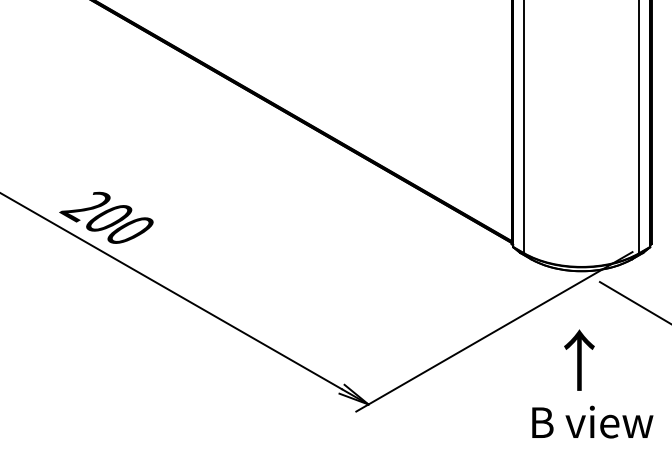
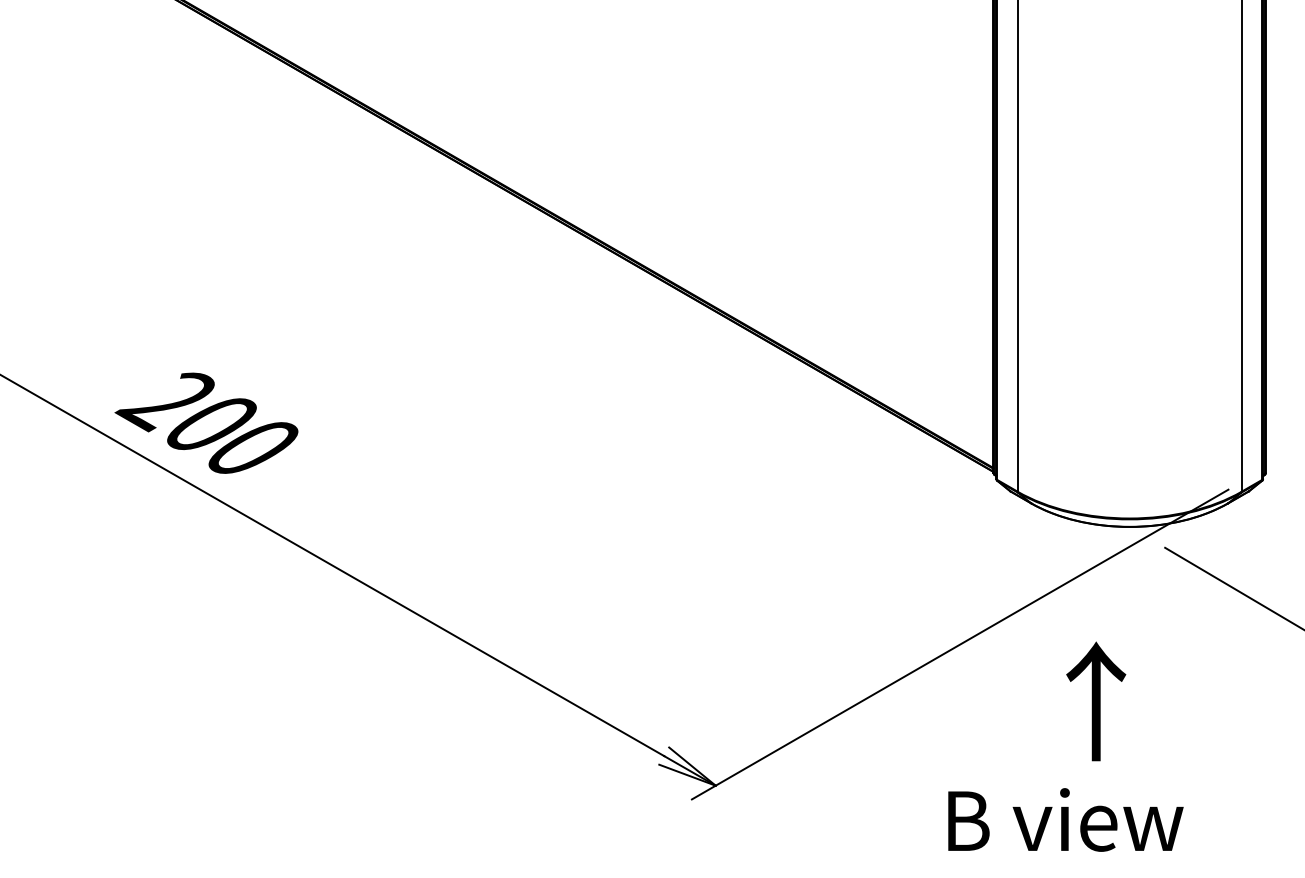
text: (579, 359) -> (1096, 700), moved
text: (592, 421) -> (1065, 818), moved

